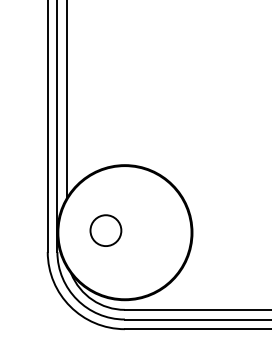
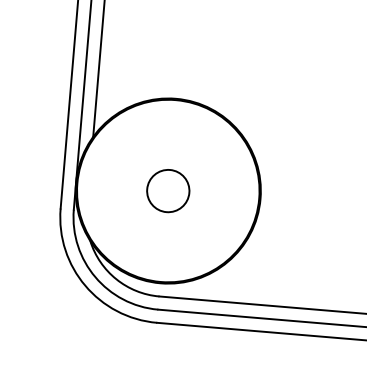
circle: (105, 230) -> (167, 190), moved

